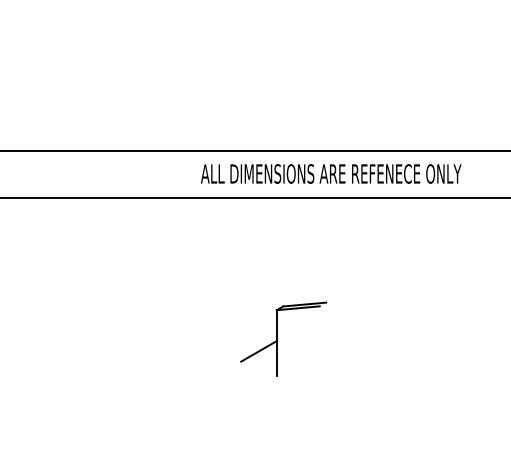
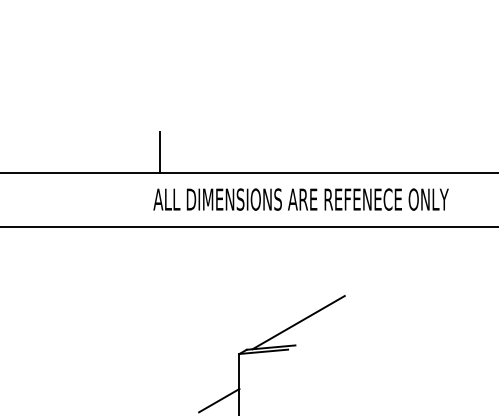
line: (206, 132) -> (159, 152), added
line: (328, 282) -> (298, 322), added

